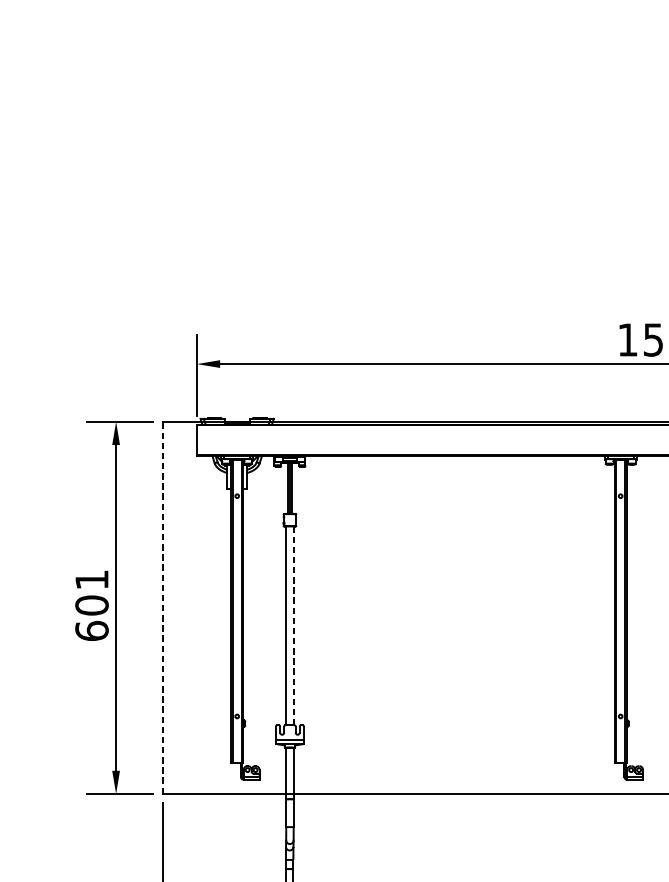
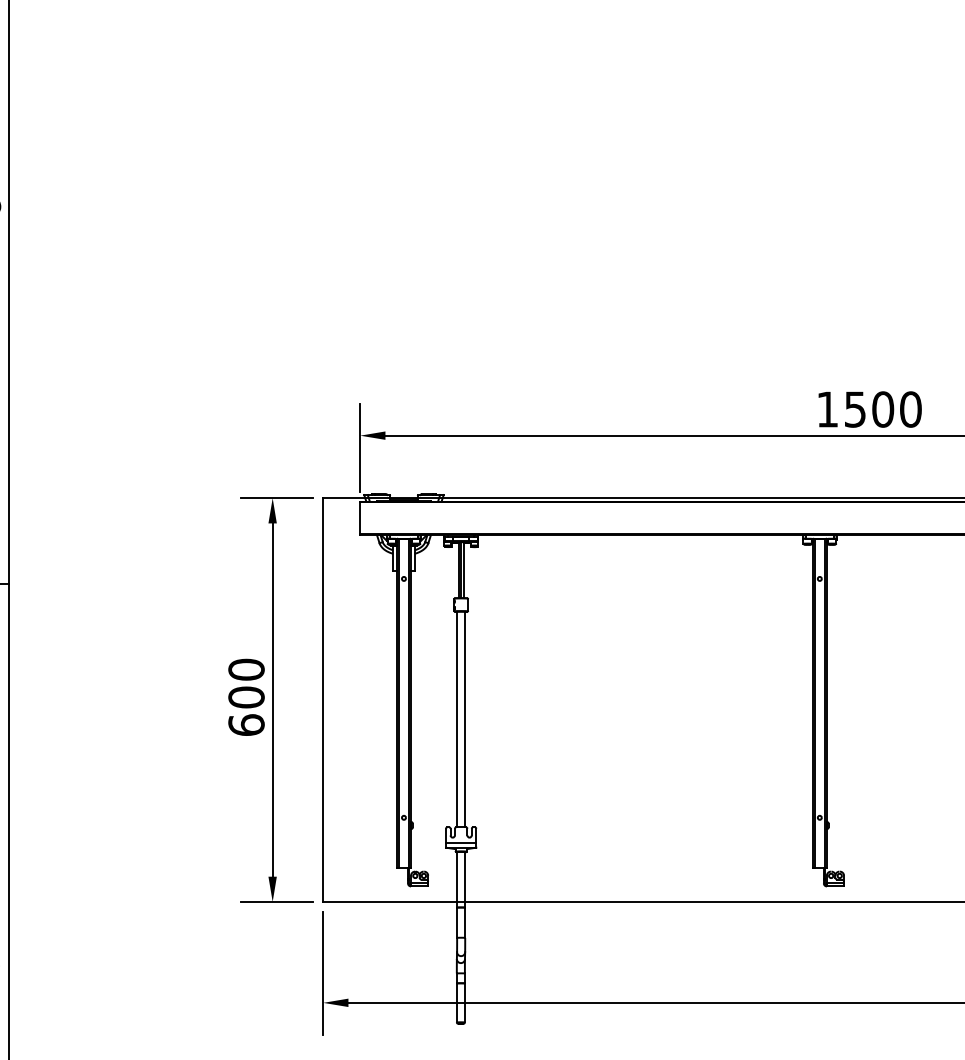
text: (91, 579) -> (246, 669), 601 -> 600
line: (162, 608) -> (323, 700), dashed -> solid
line: (293, 625) -> (465, 719), dashed -> solid

